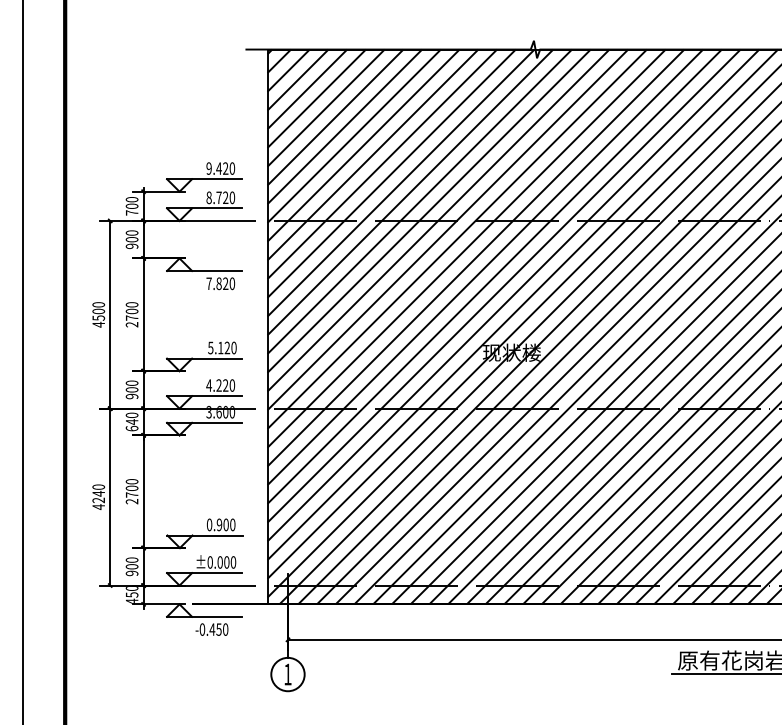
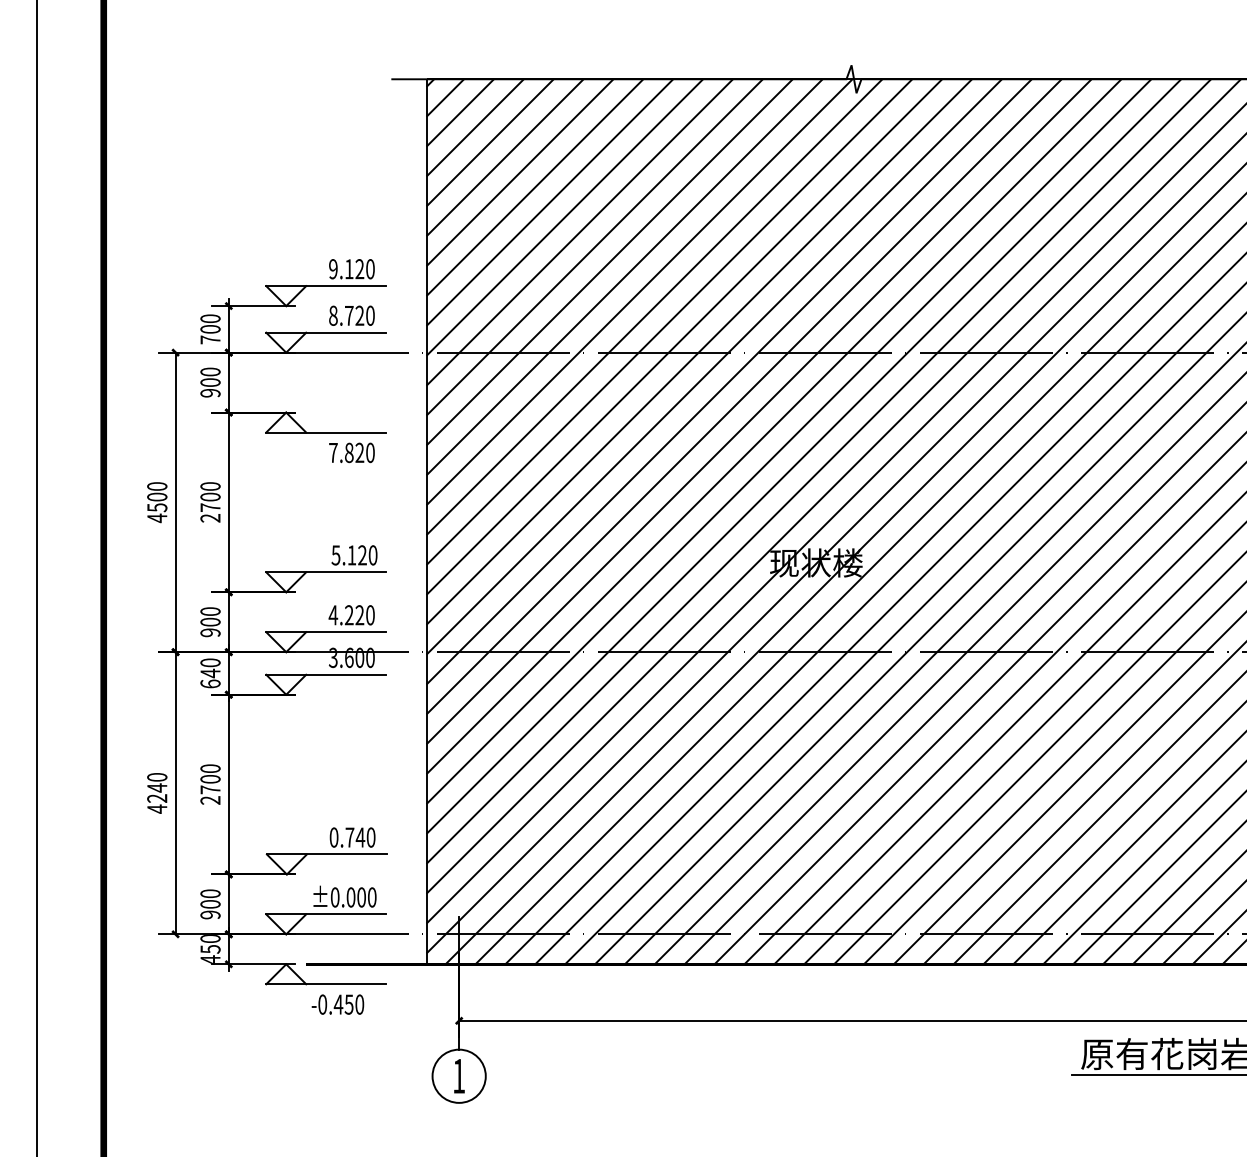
text: (218, 168) -> (348, 269), 9.420 -> 9.120
text: (222, 524) -> (354, 836), 0.900 -> 0.740

